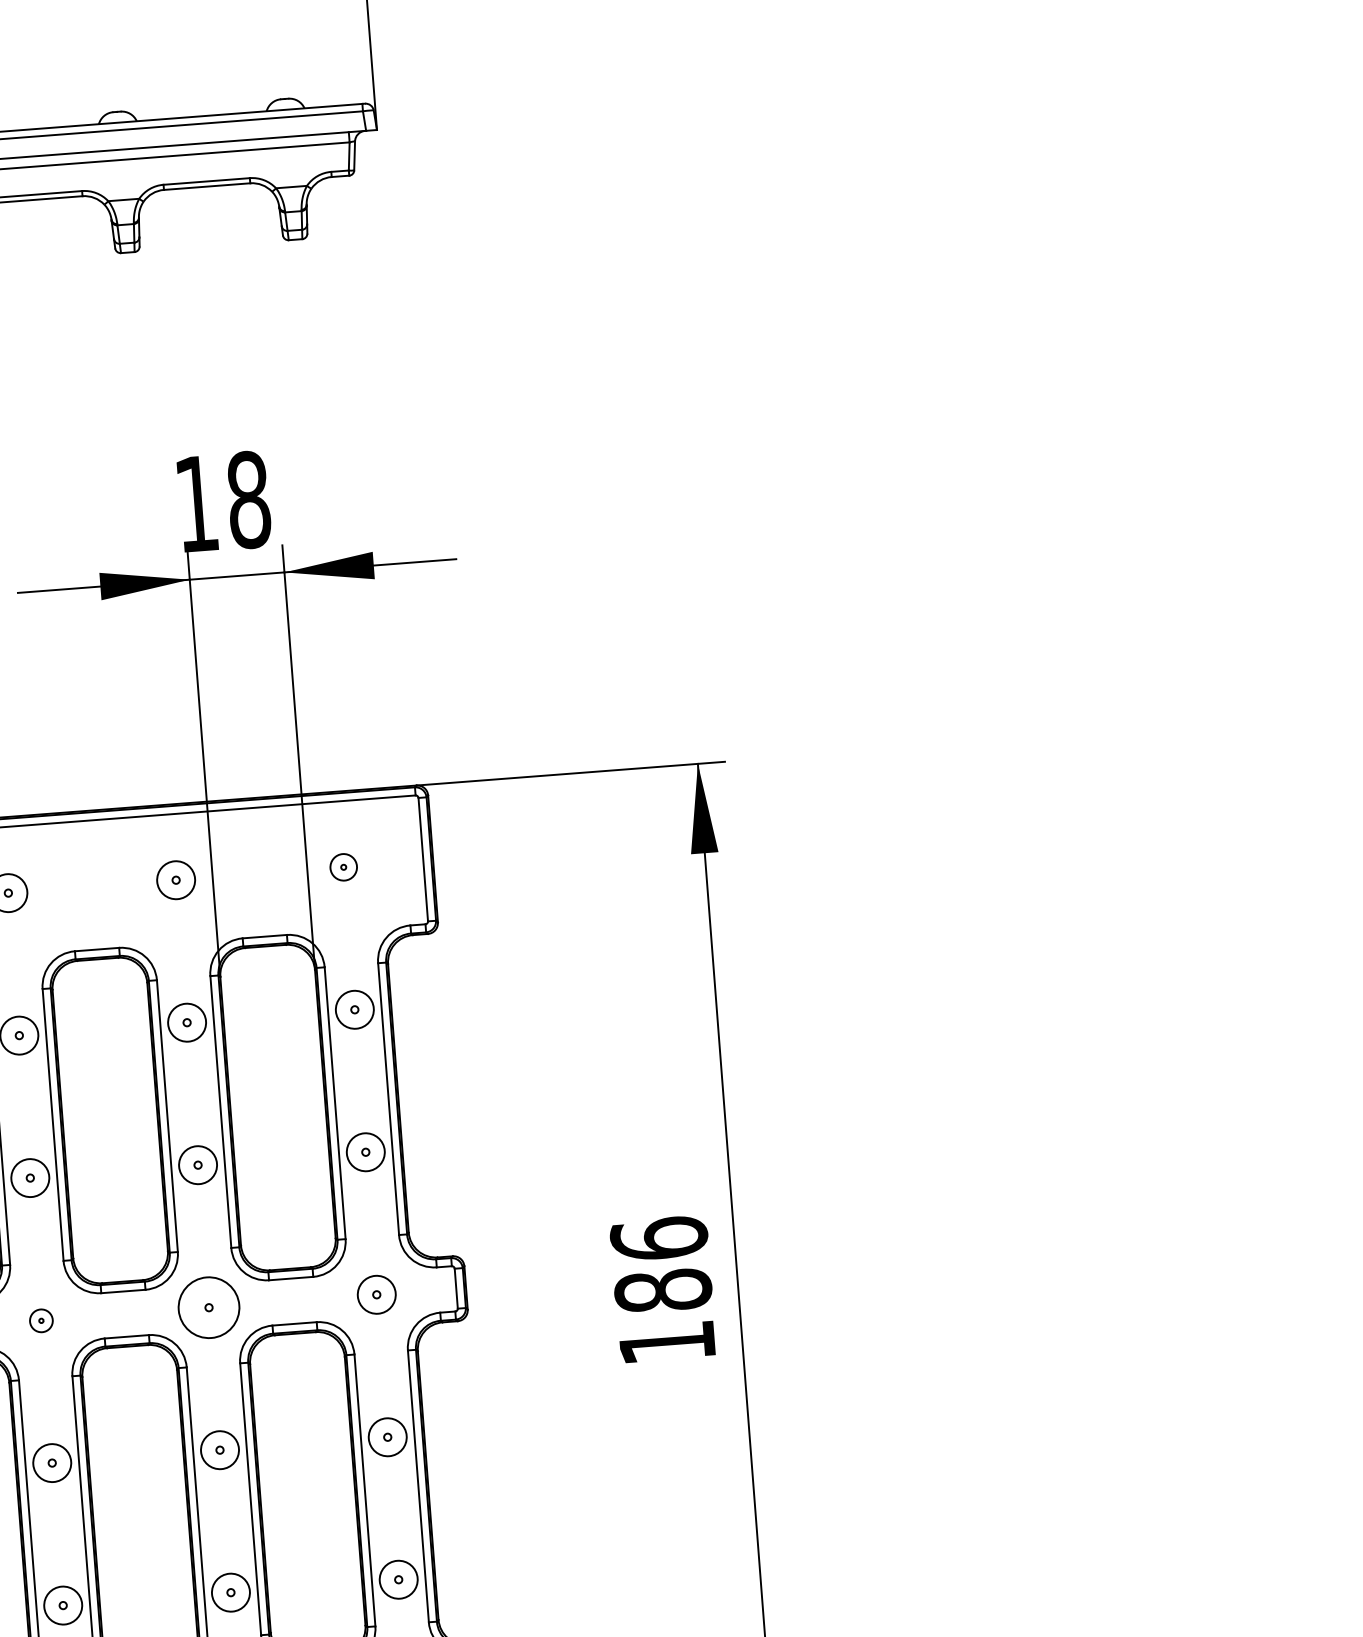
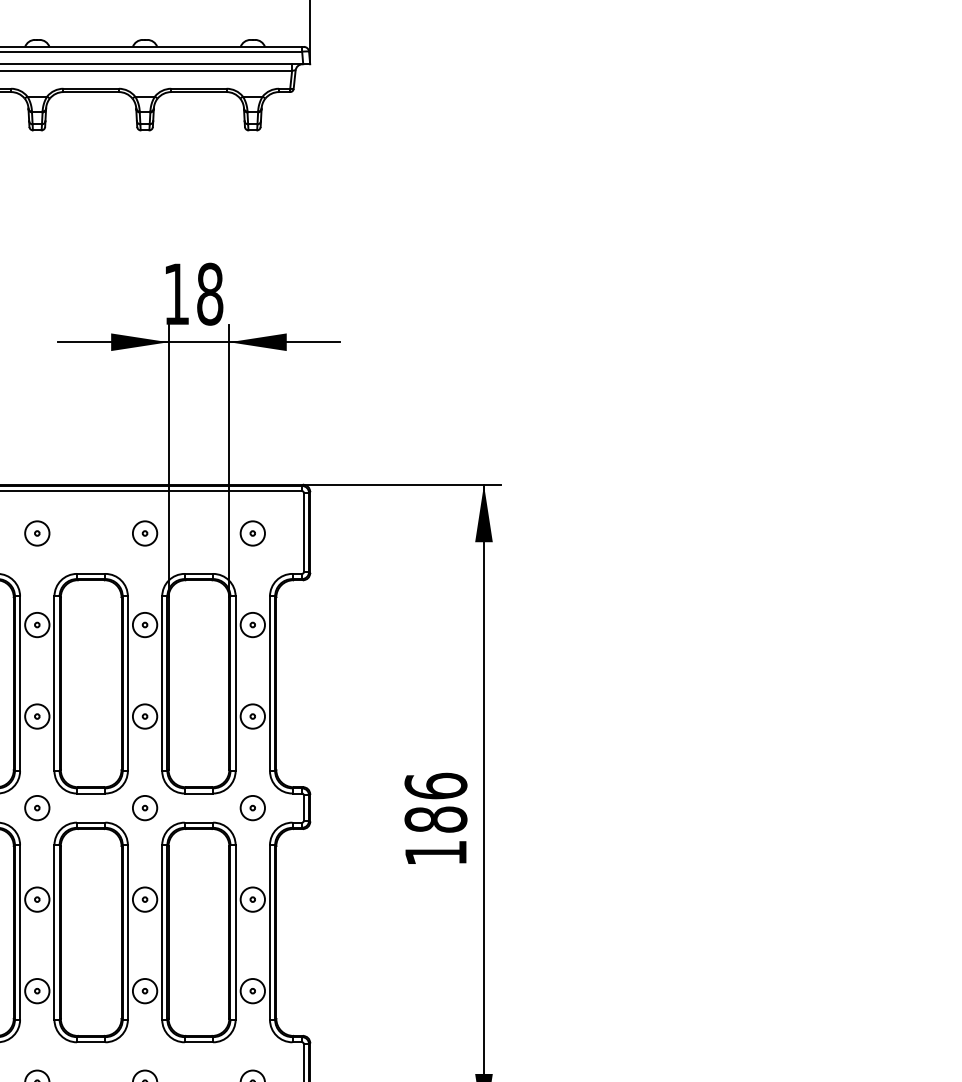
part: (343, 867) -> (252, 533), size x1.43
circle: (208, 1306) -> (144, 807), size x0.62
part: (41, 1321) -> (37, 808), size x1.67

